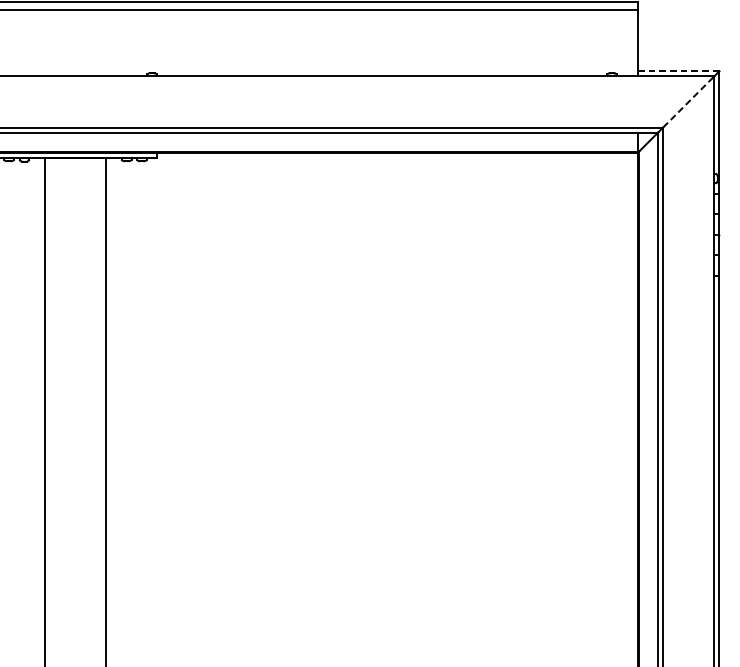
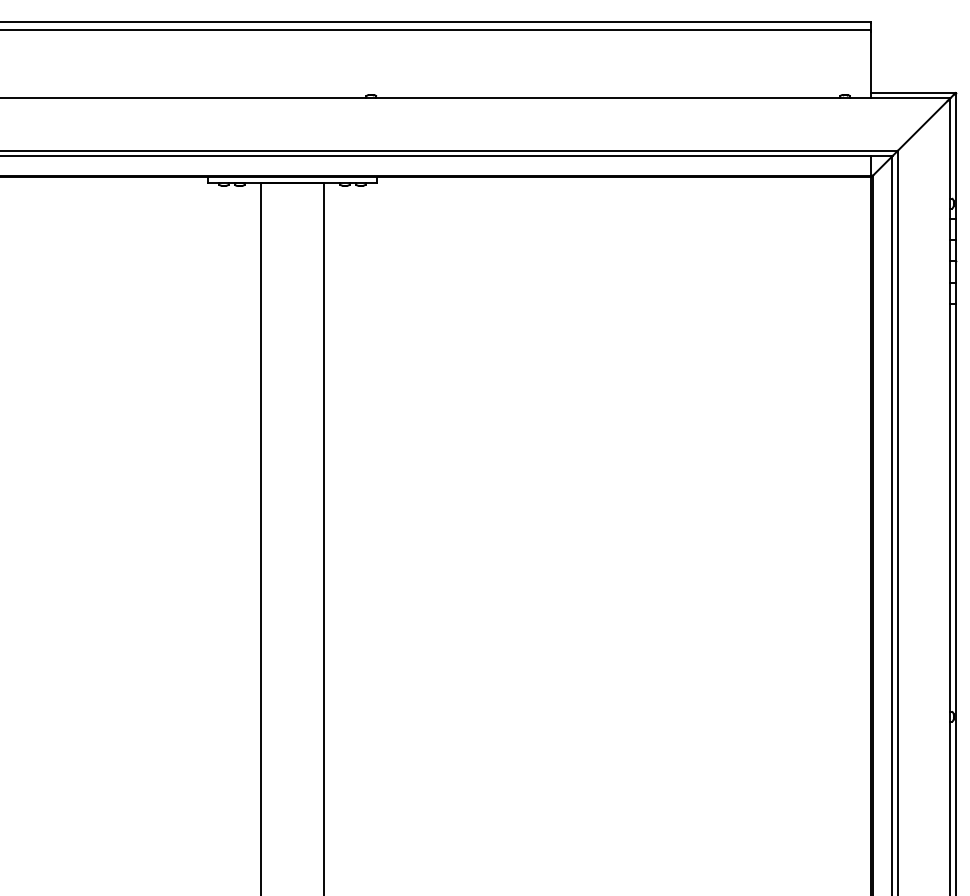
line: (678, 71) -> (913, 93), dashed -> solid
line: (688, 102) -> (923, 125), dashed -> solid

